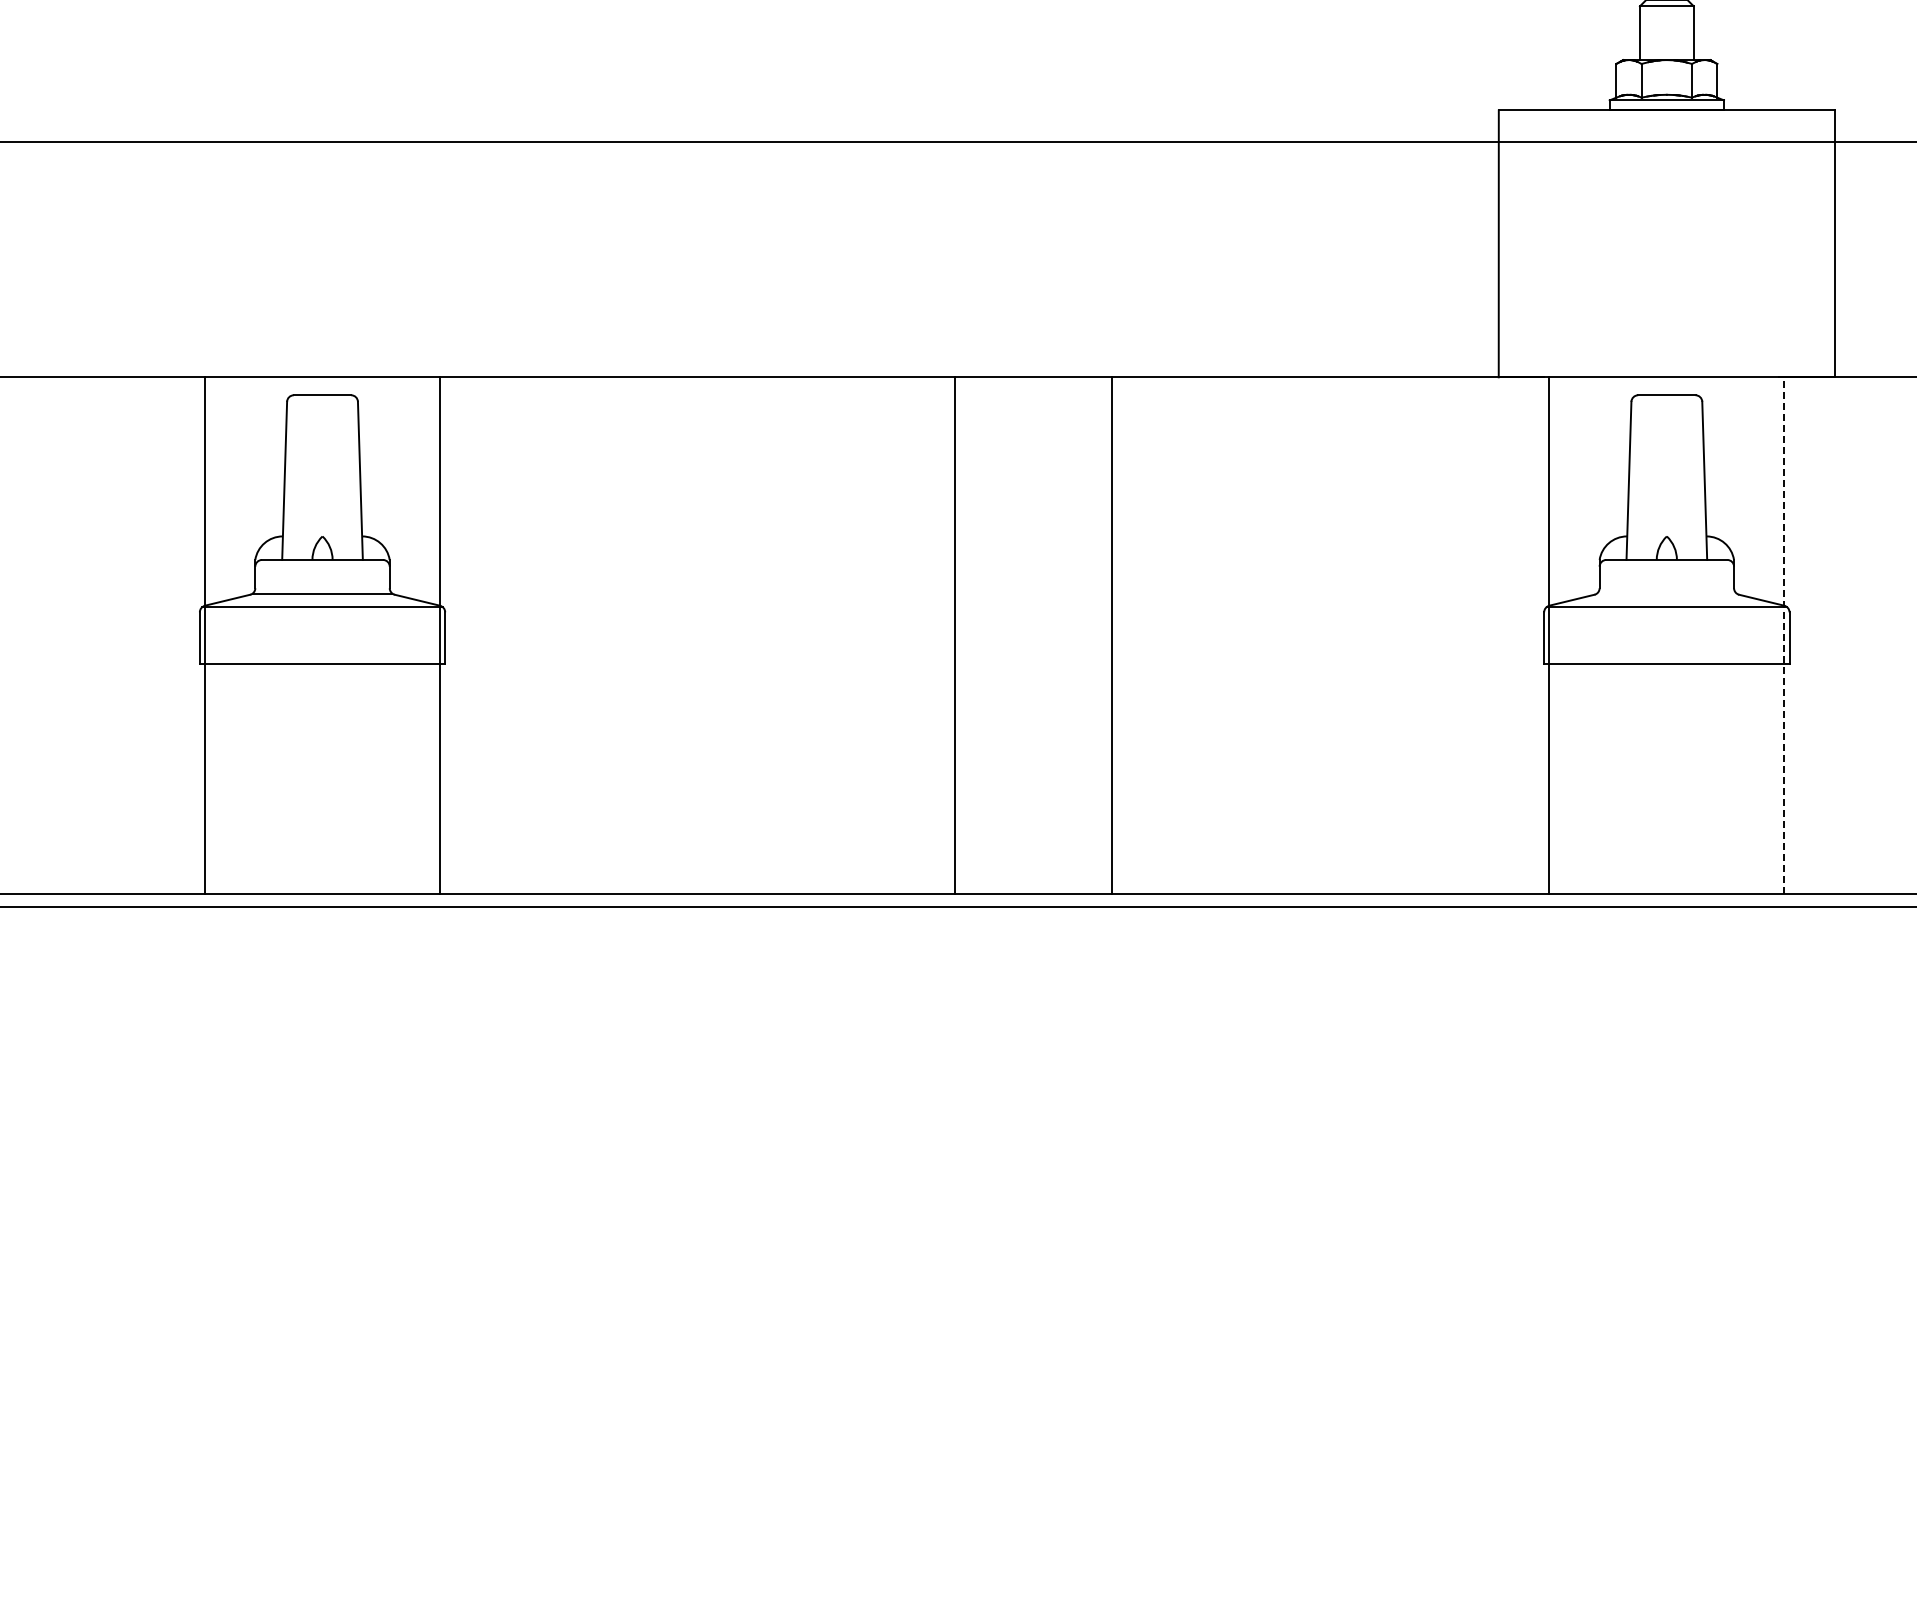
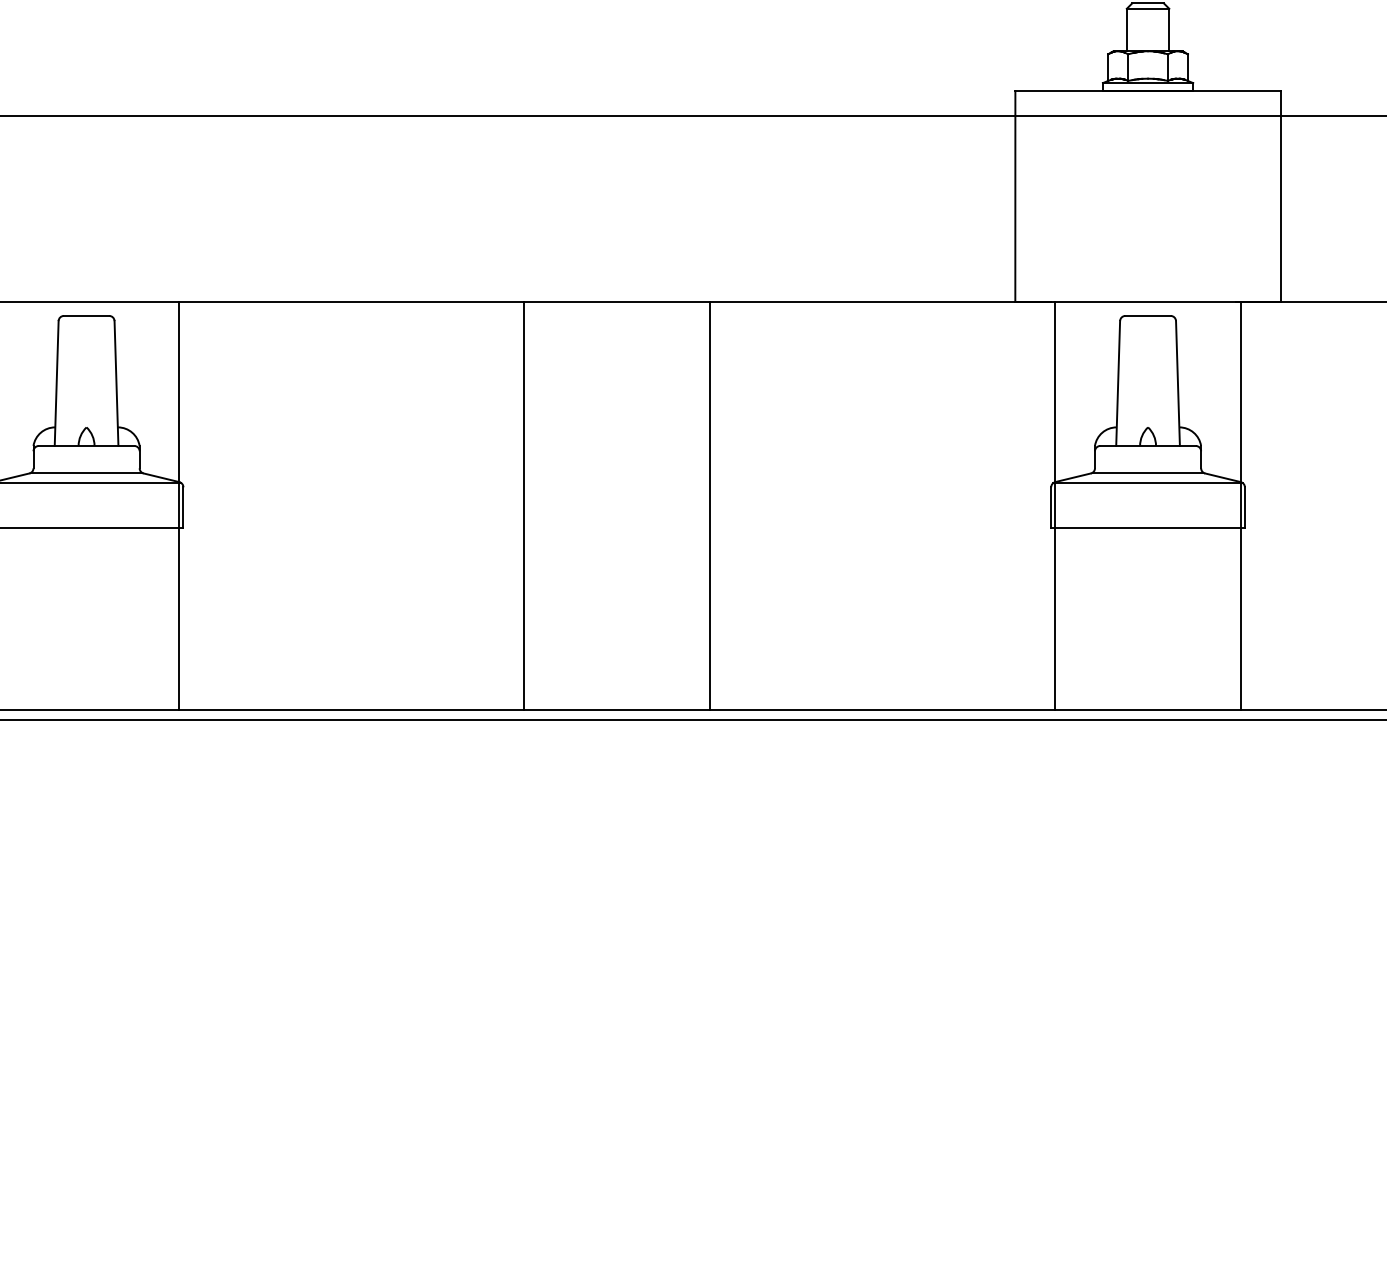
line: (1666, 593) -> (1147, 472), added
line: (955, 635) -> (524, 505), moved
line: (1784, 635) -> (1240, 505), dashed -> solid

